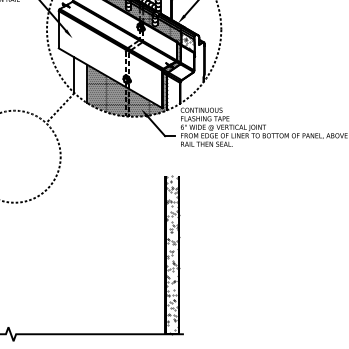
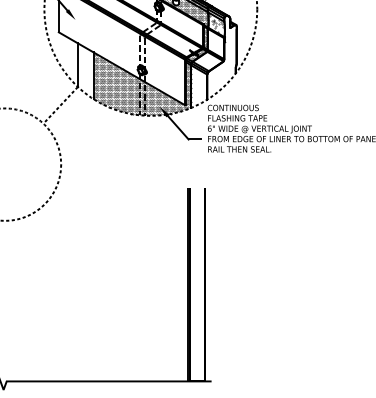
hatch: (172, 254) -> (197, 284), removed

